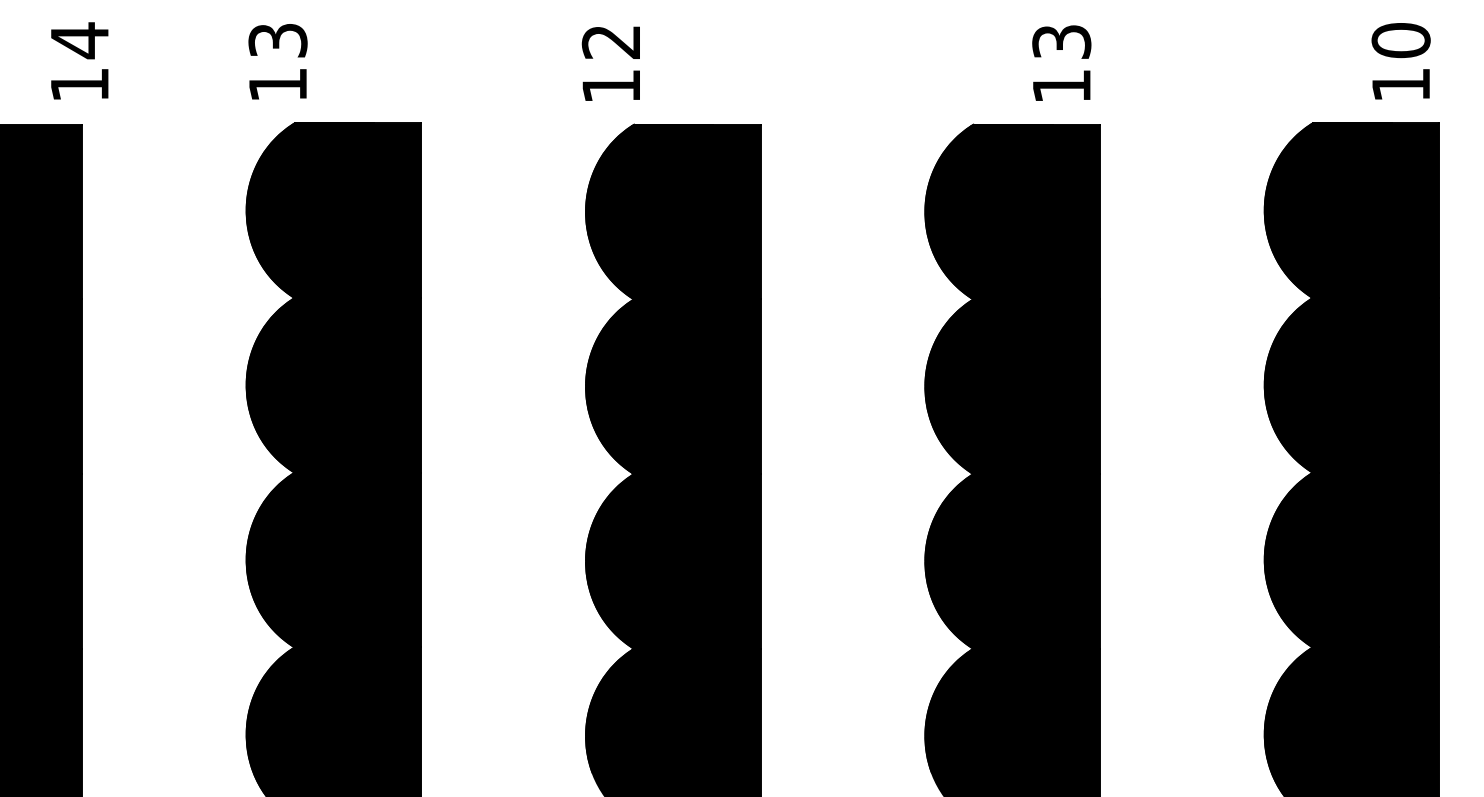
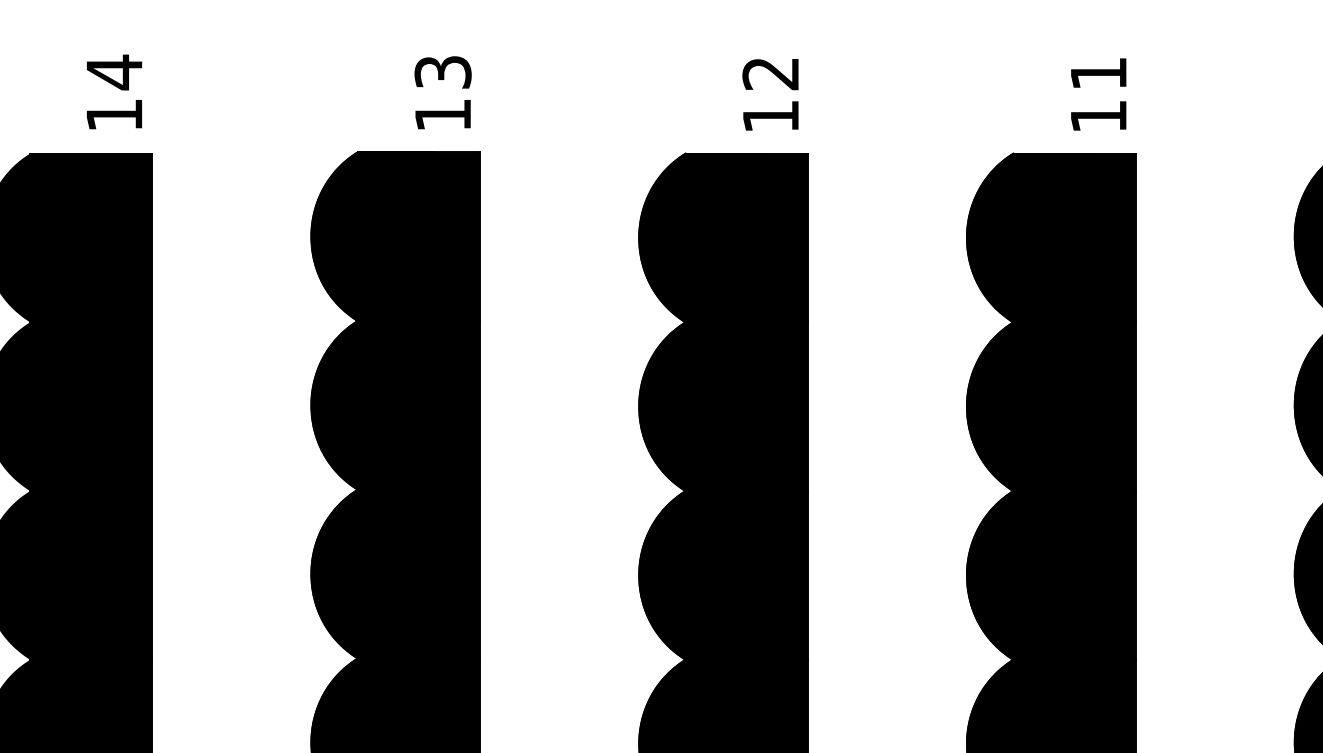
text: (1061, 41) -> (1098, 73), 13 -> 11
text: (79, 60) -> (114, 91), moved
text: (277, 61) -> (442, 92), moved
text: (610, 63) -> (770, 94), moved

